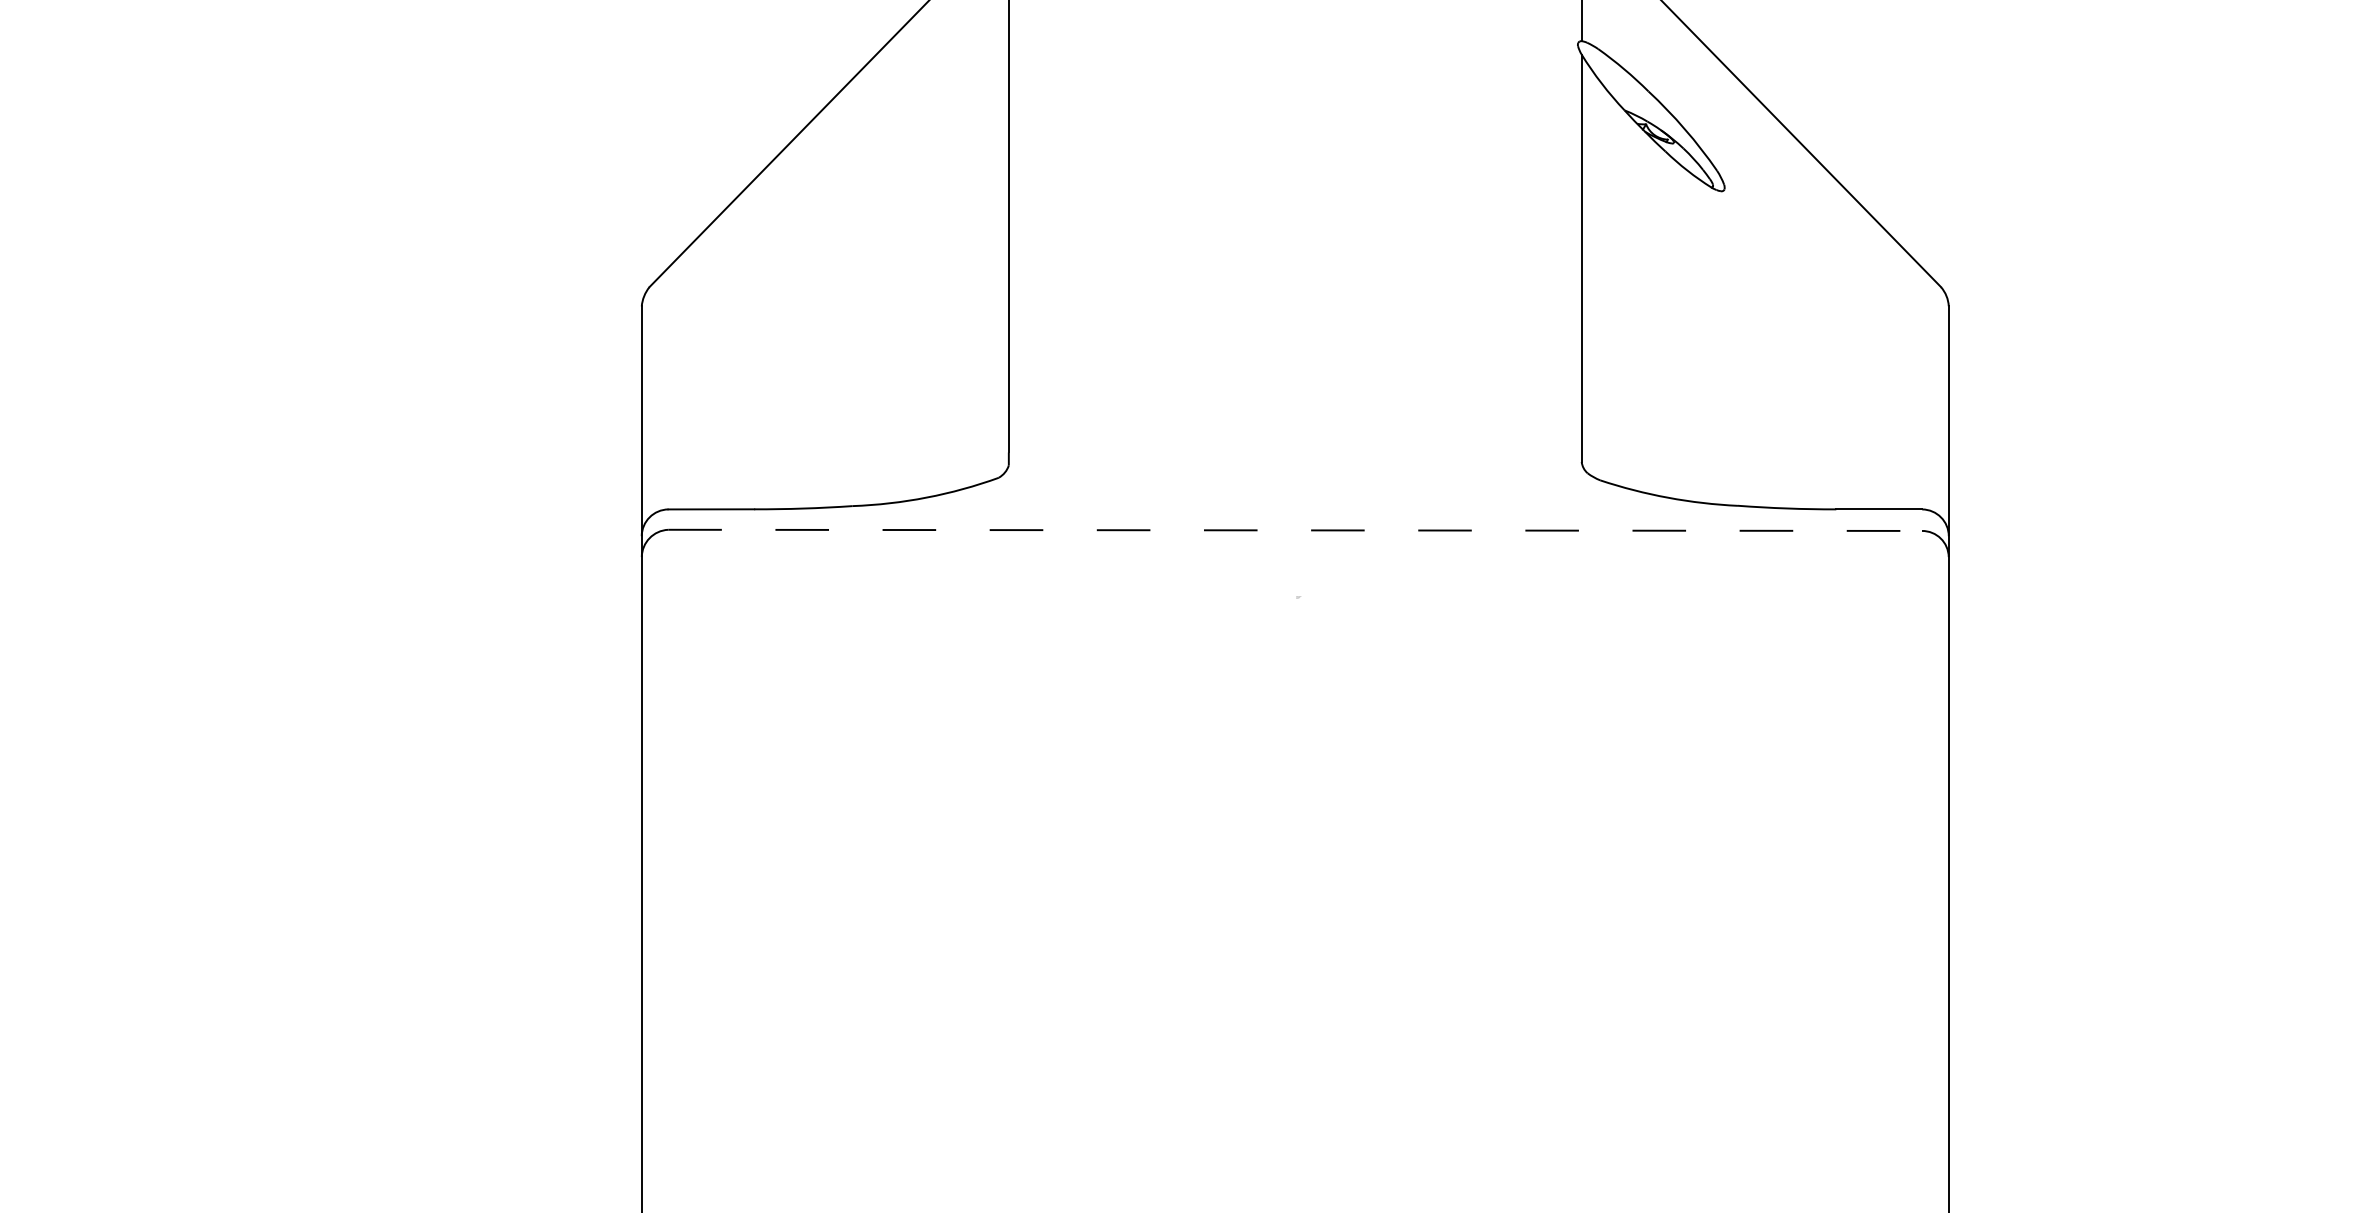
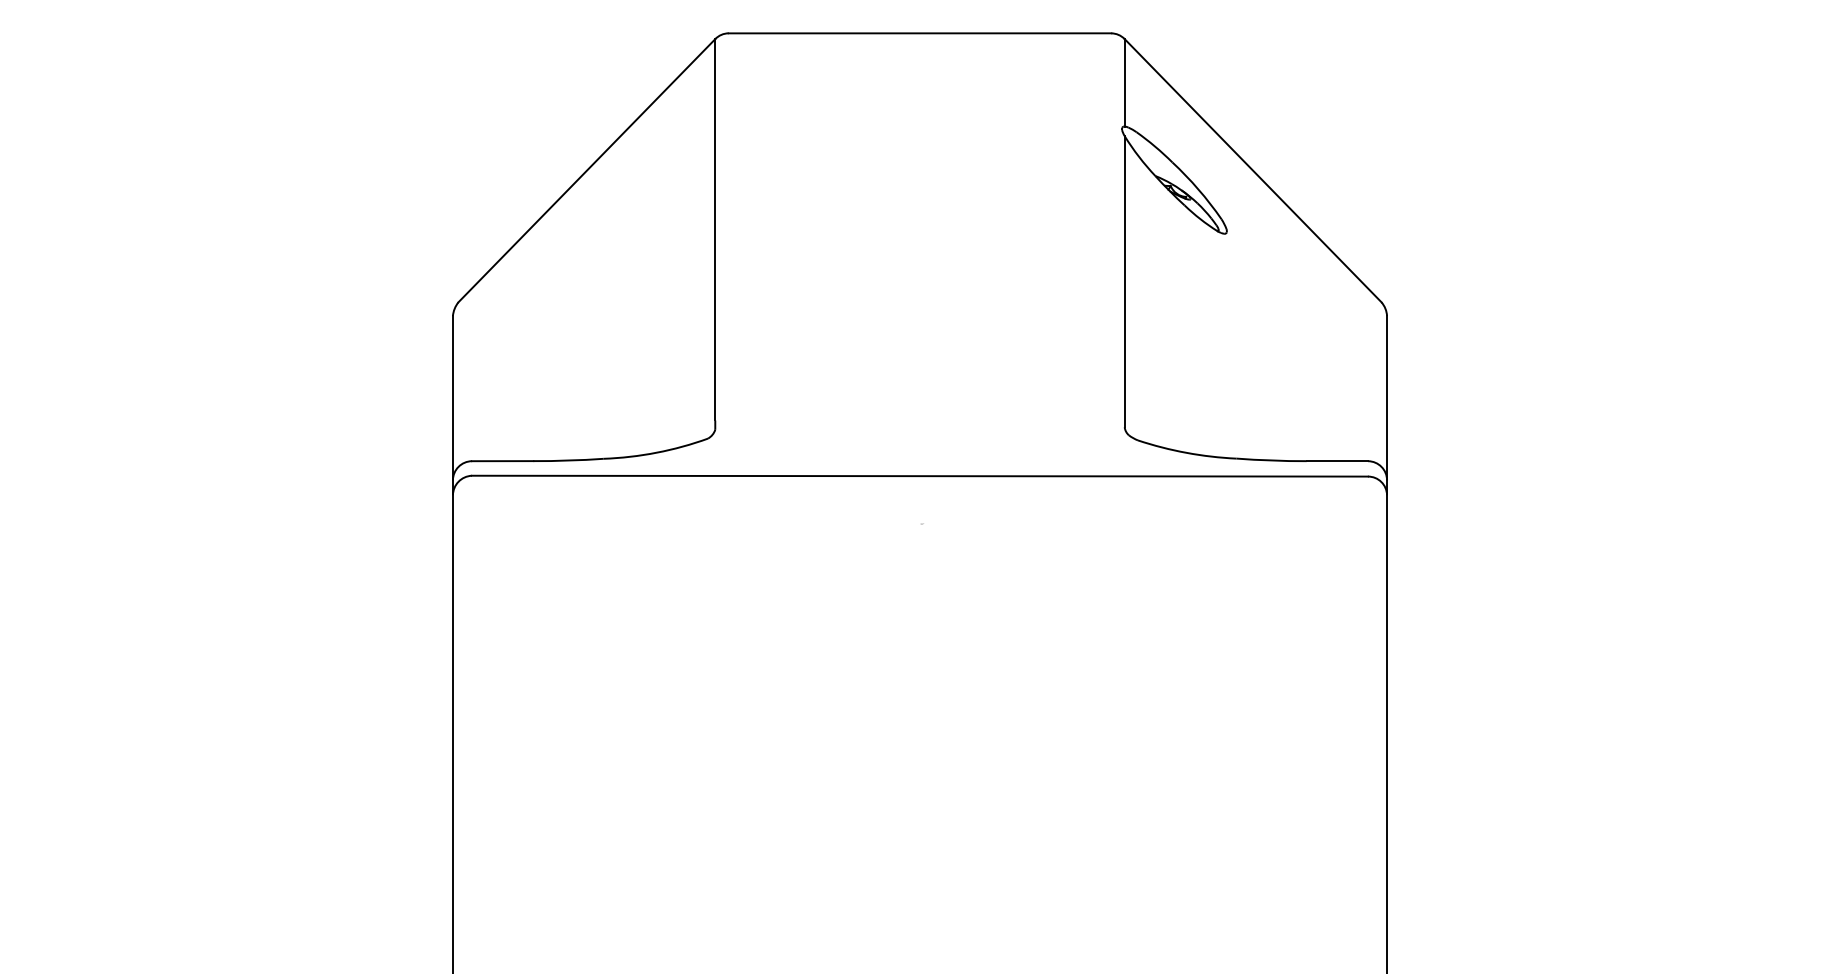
line: (1294, 530) -> (919, 476), dashed -> solid

